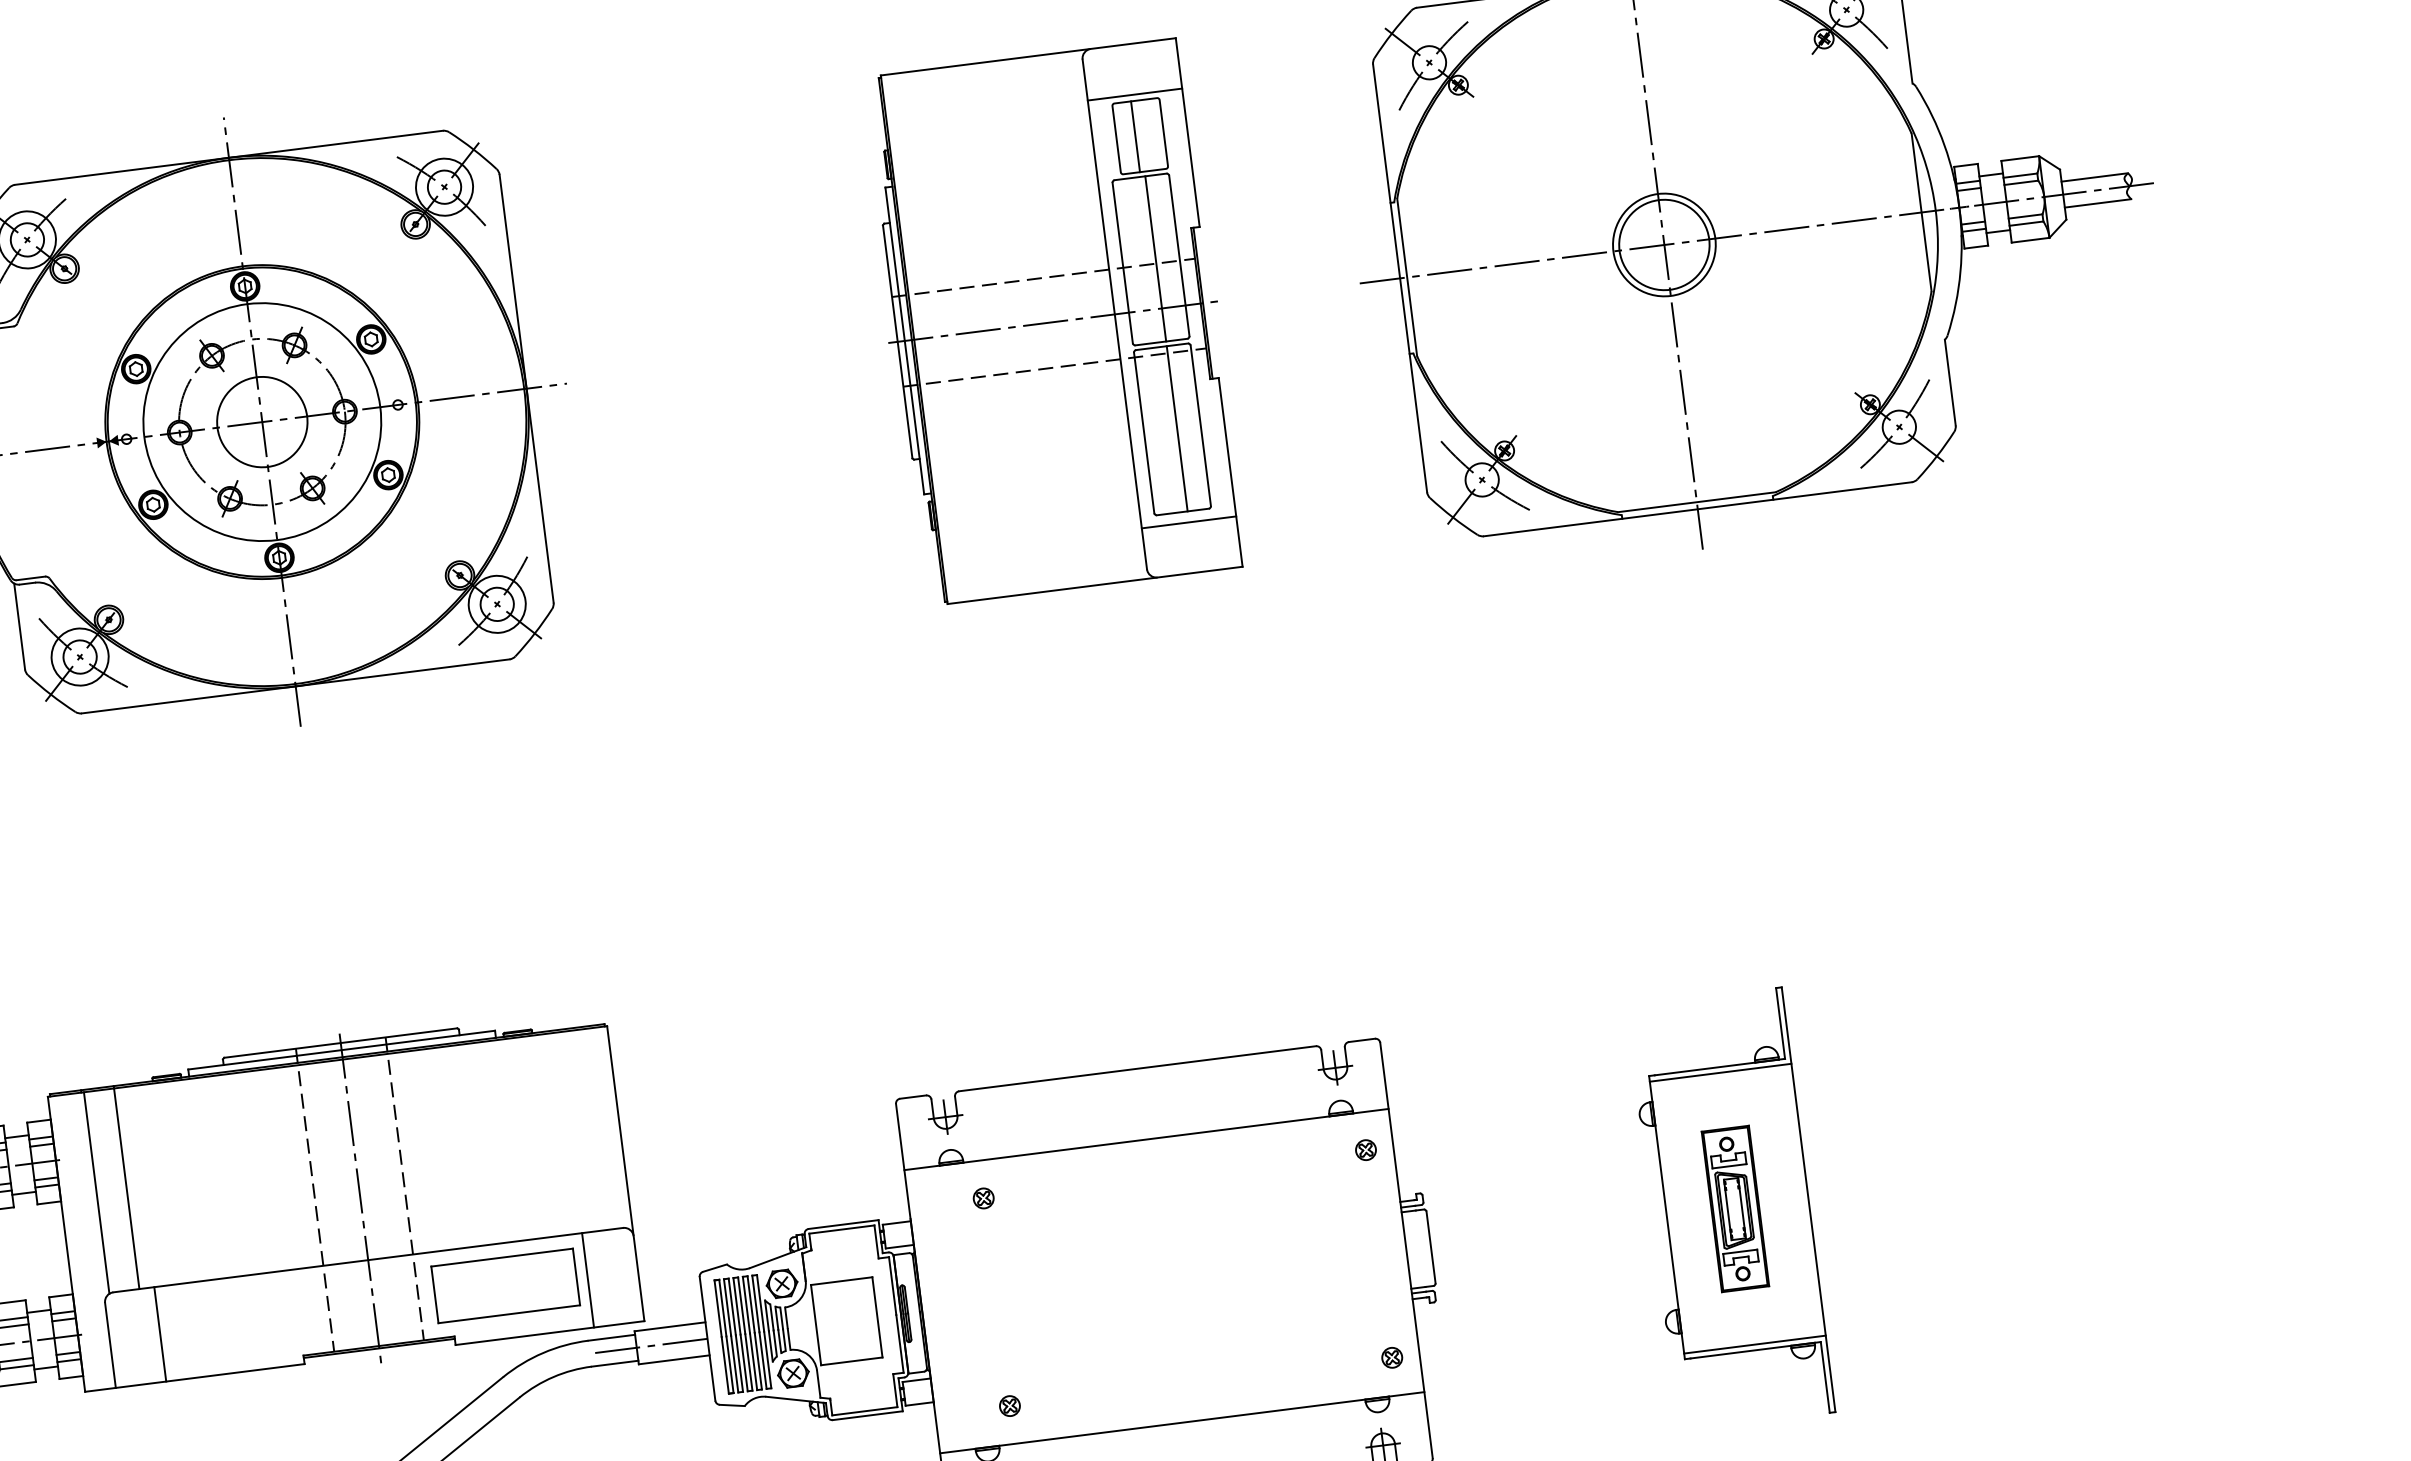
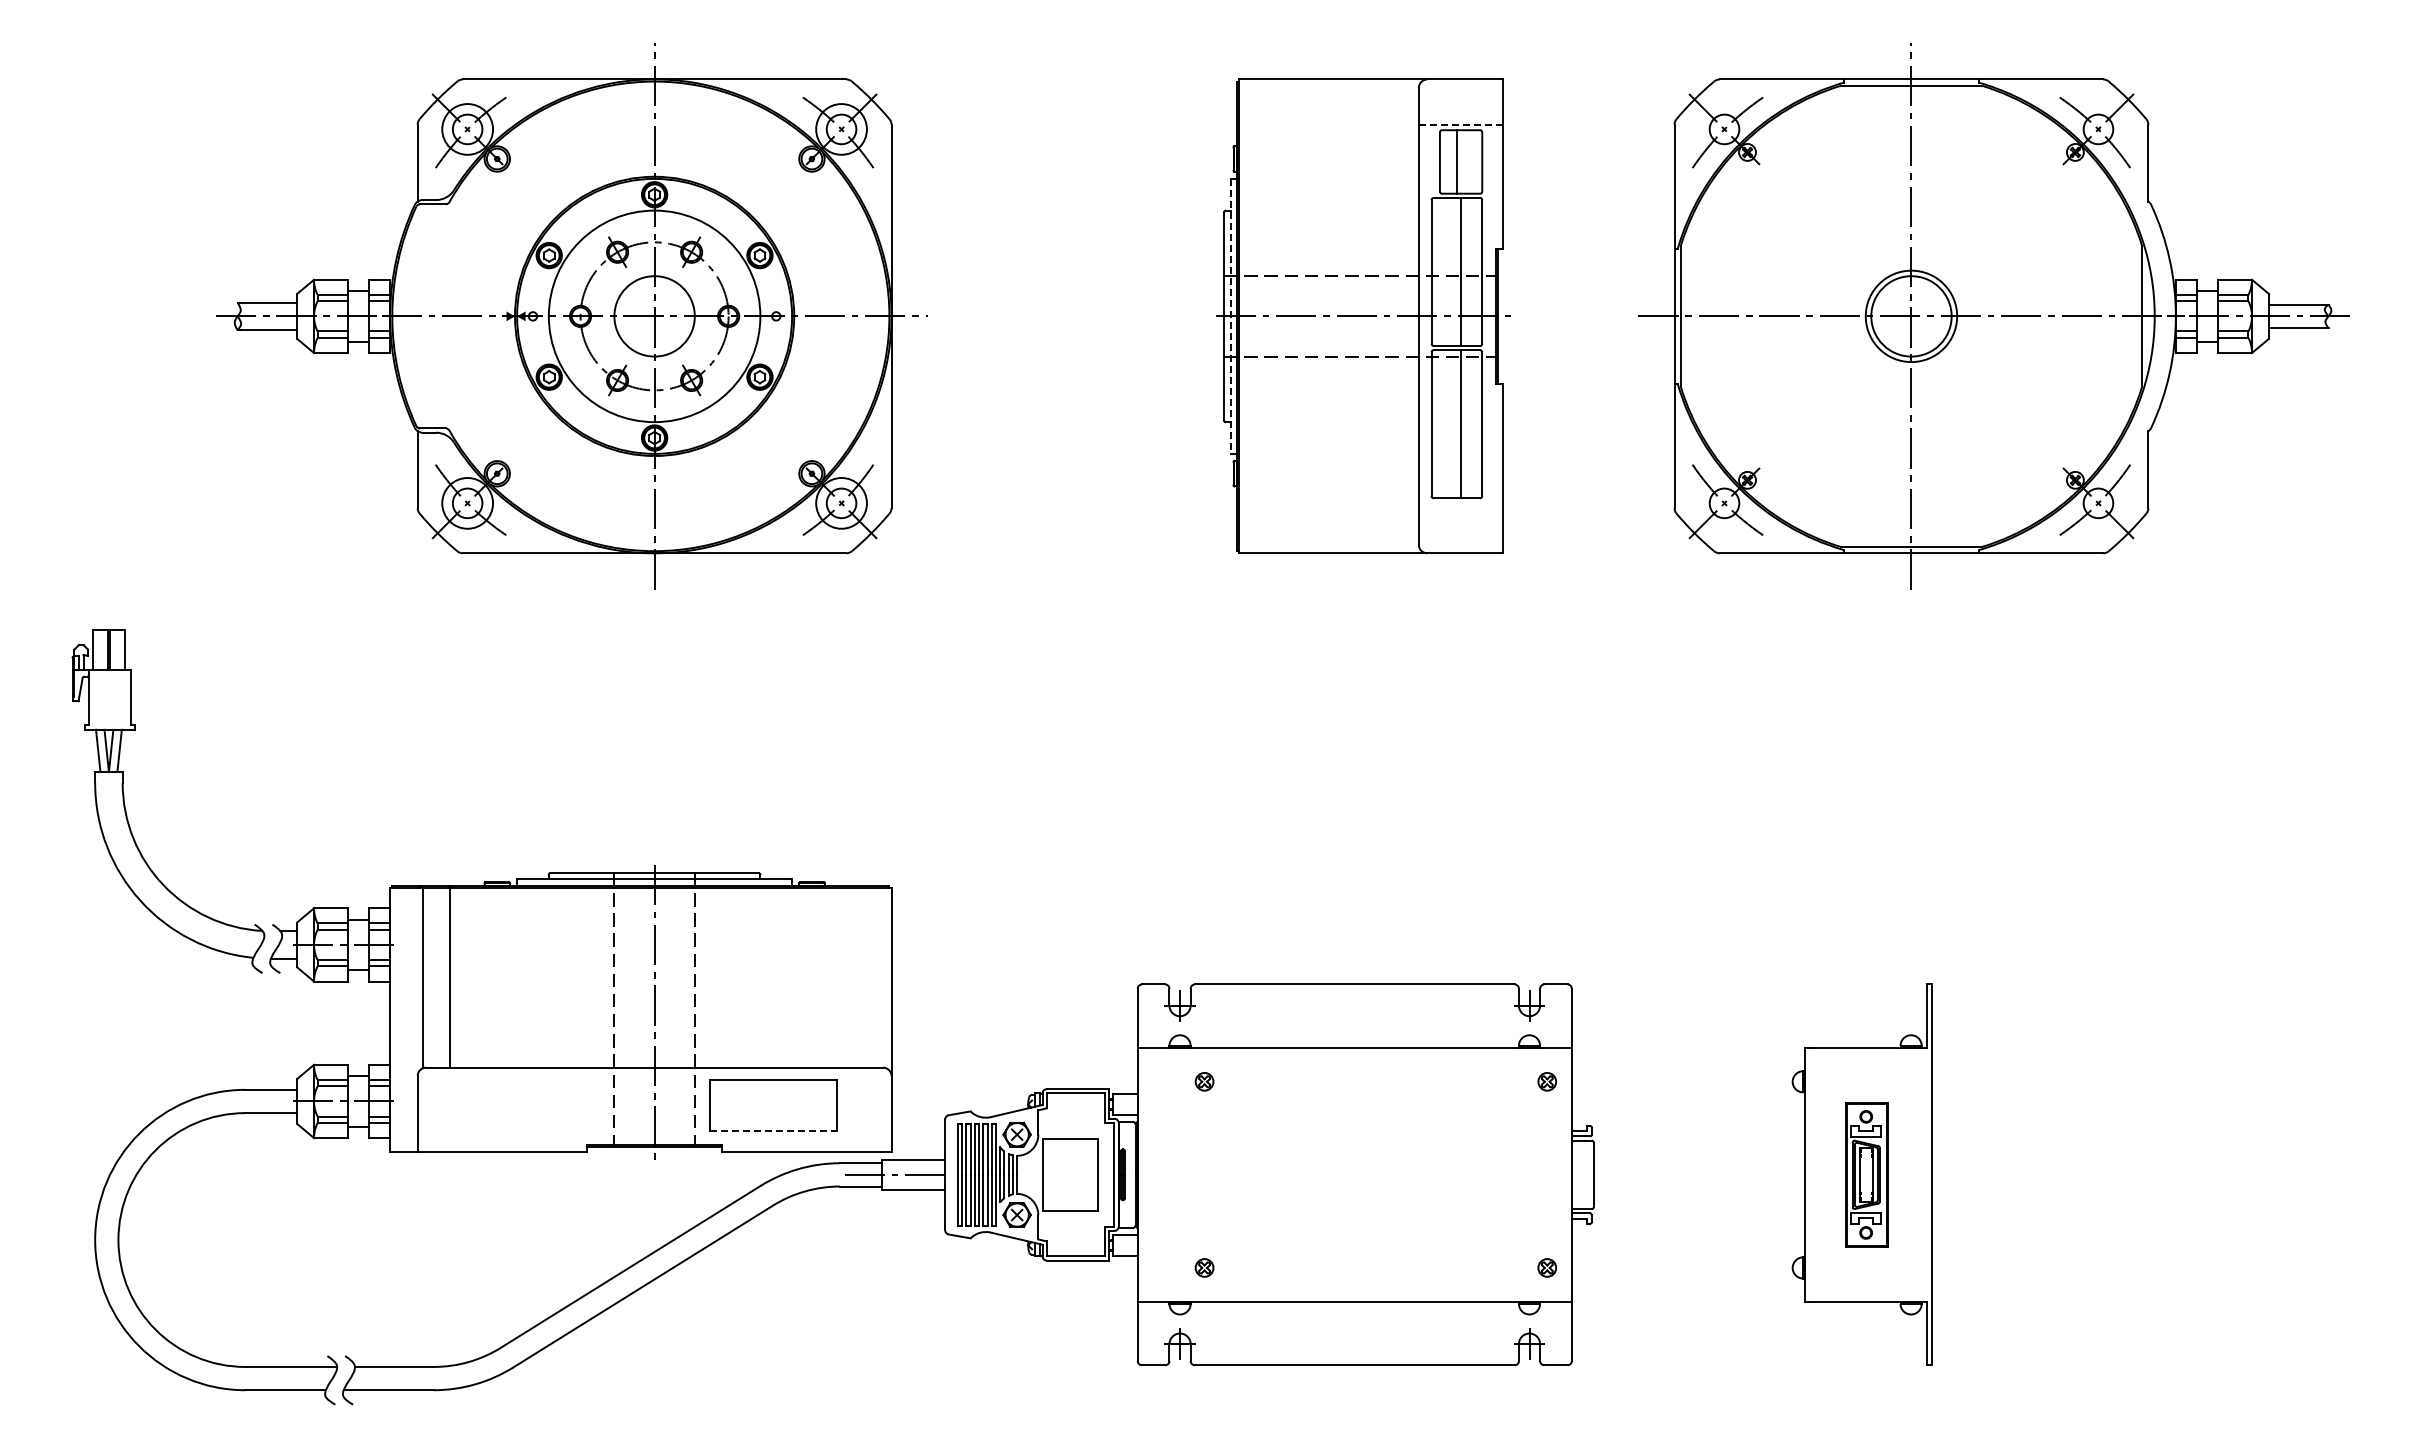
line: (1135, 94) -> (1461, 124), solid -> dashed
line: (904, 341) -> (1230, 316), solid -> dashed
line: (1188, 522) -> (1460, 508), removed
line: (1720, 1073) -> (1868, 1053), removed
line: (588, 1279) -> (846, 1109), removed
line: (509, 1314) -> (773, 1131), solid -> dashed
line: (159, 1333) -> (462, 1109), removed
line: (1754, 1344) -> (1868, 1296), removed

